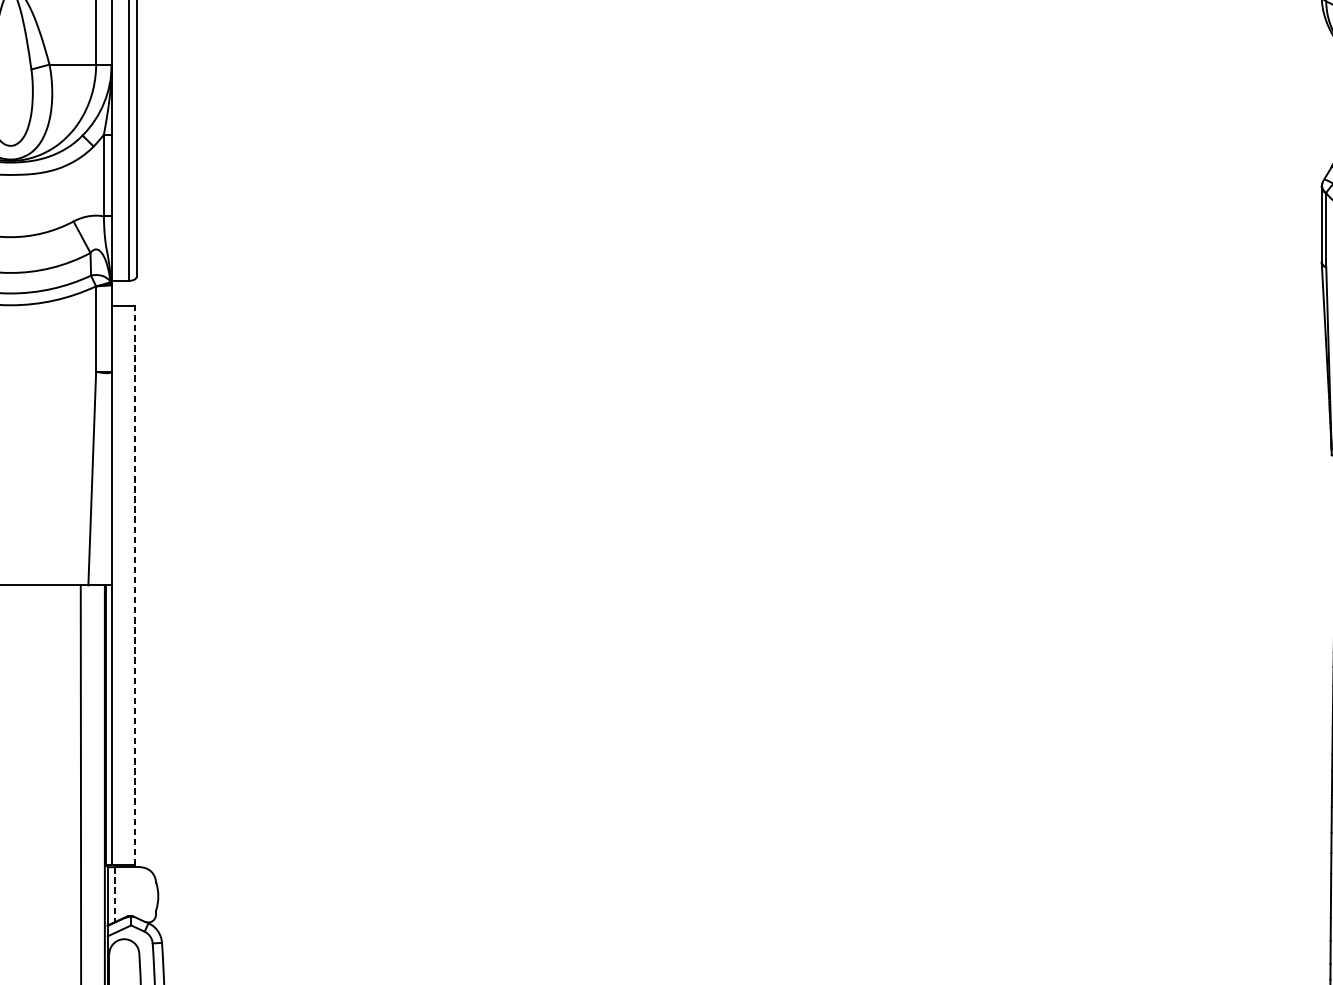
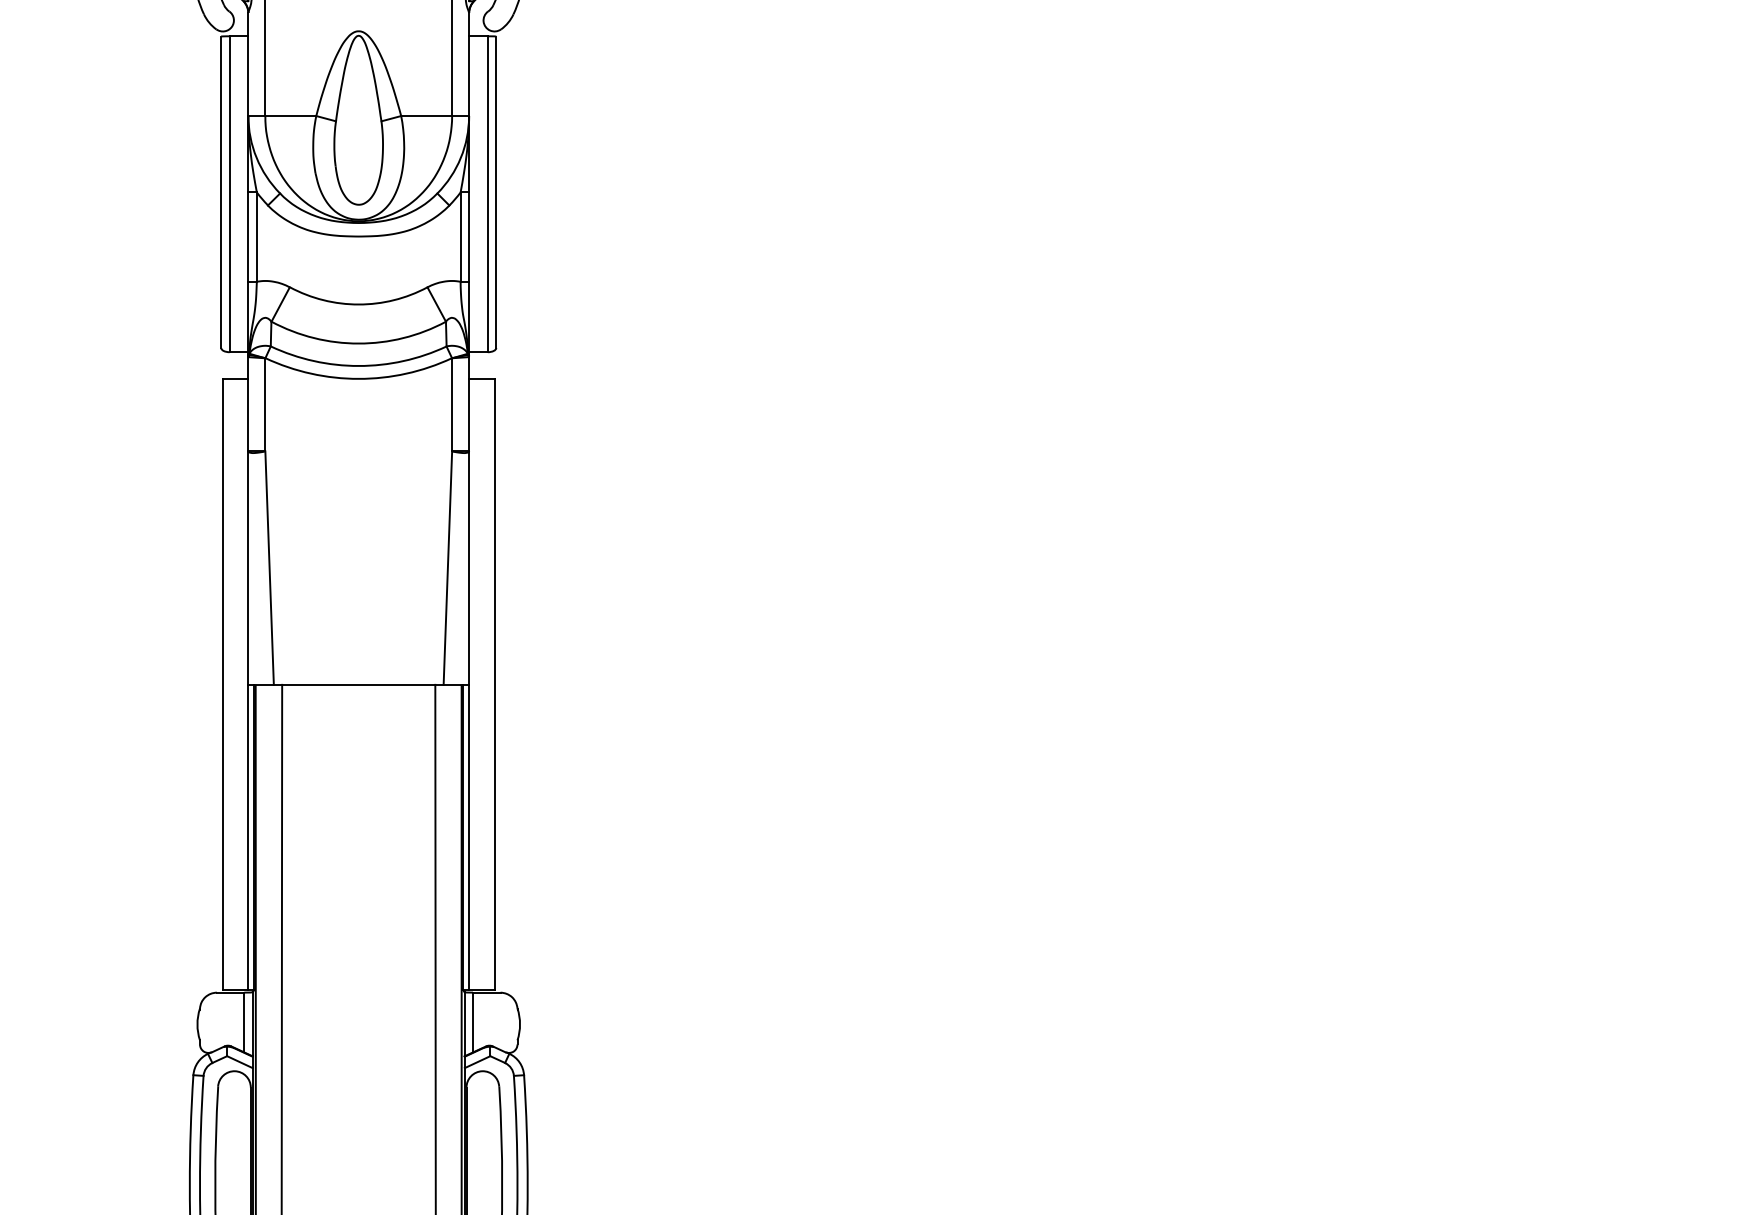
line: (134, 585) -> (494, 684), dashed -> solid
line: (115, 894) -> (473, 1022), dashed -> solid

